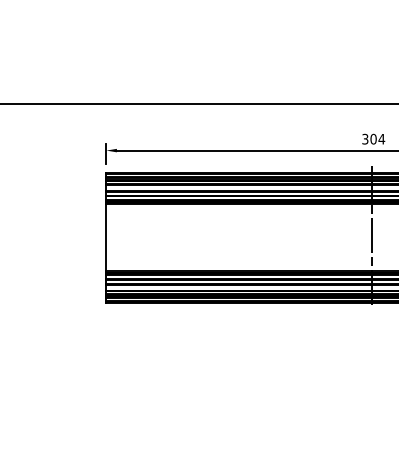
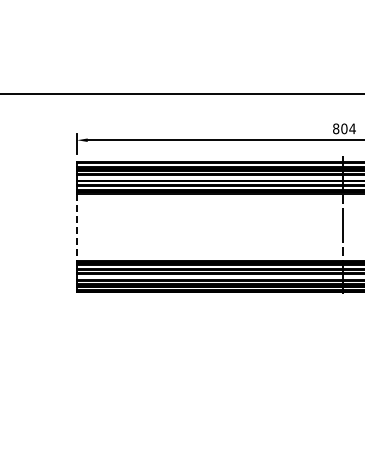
text: (365, 139) -> (336, 129), 304 -> 804
line: (106, 238) -> (77, 228), solid -> dashed

